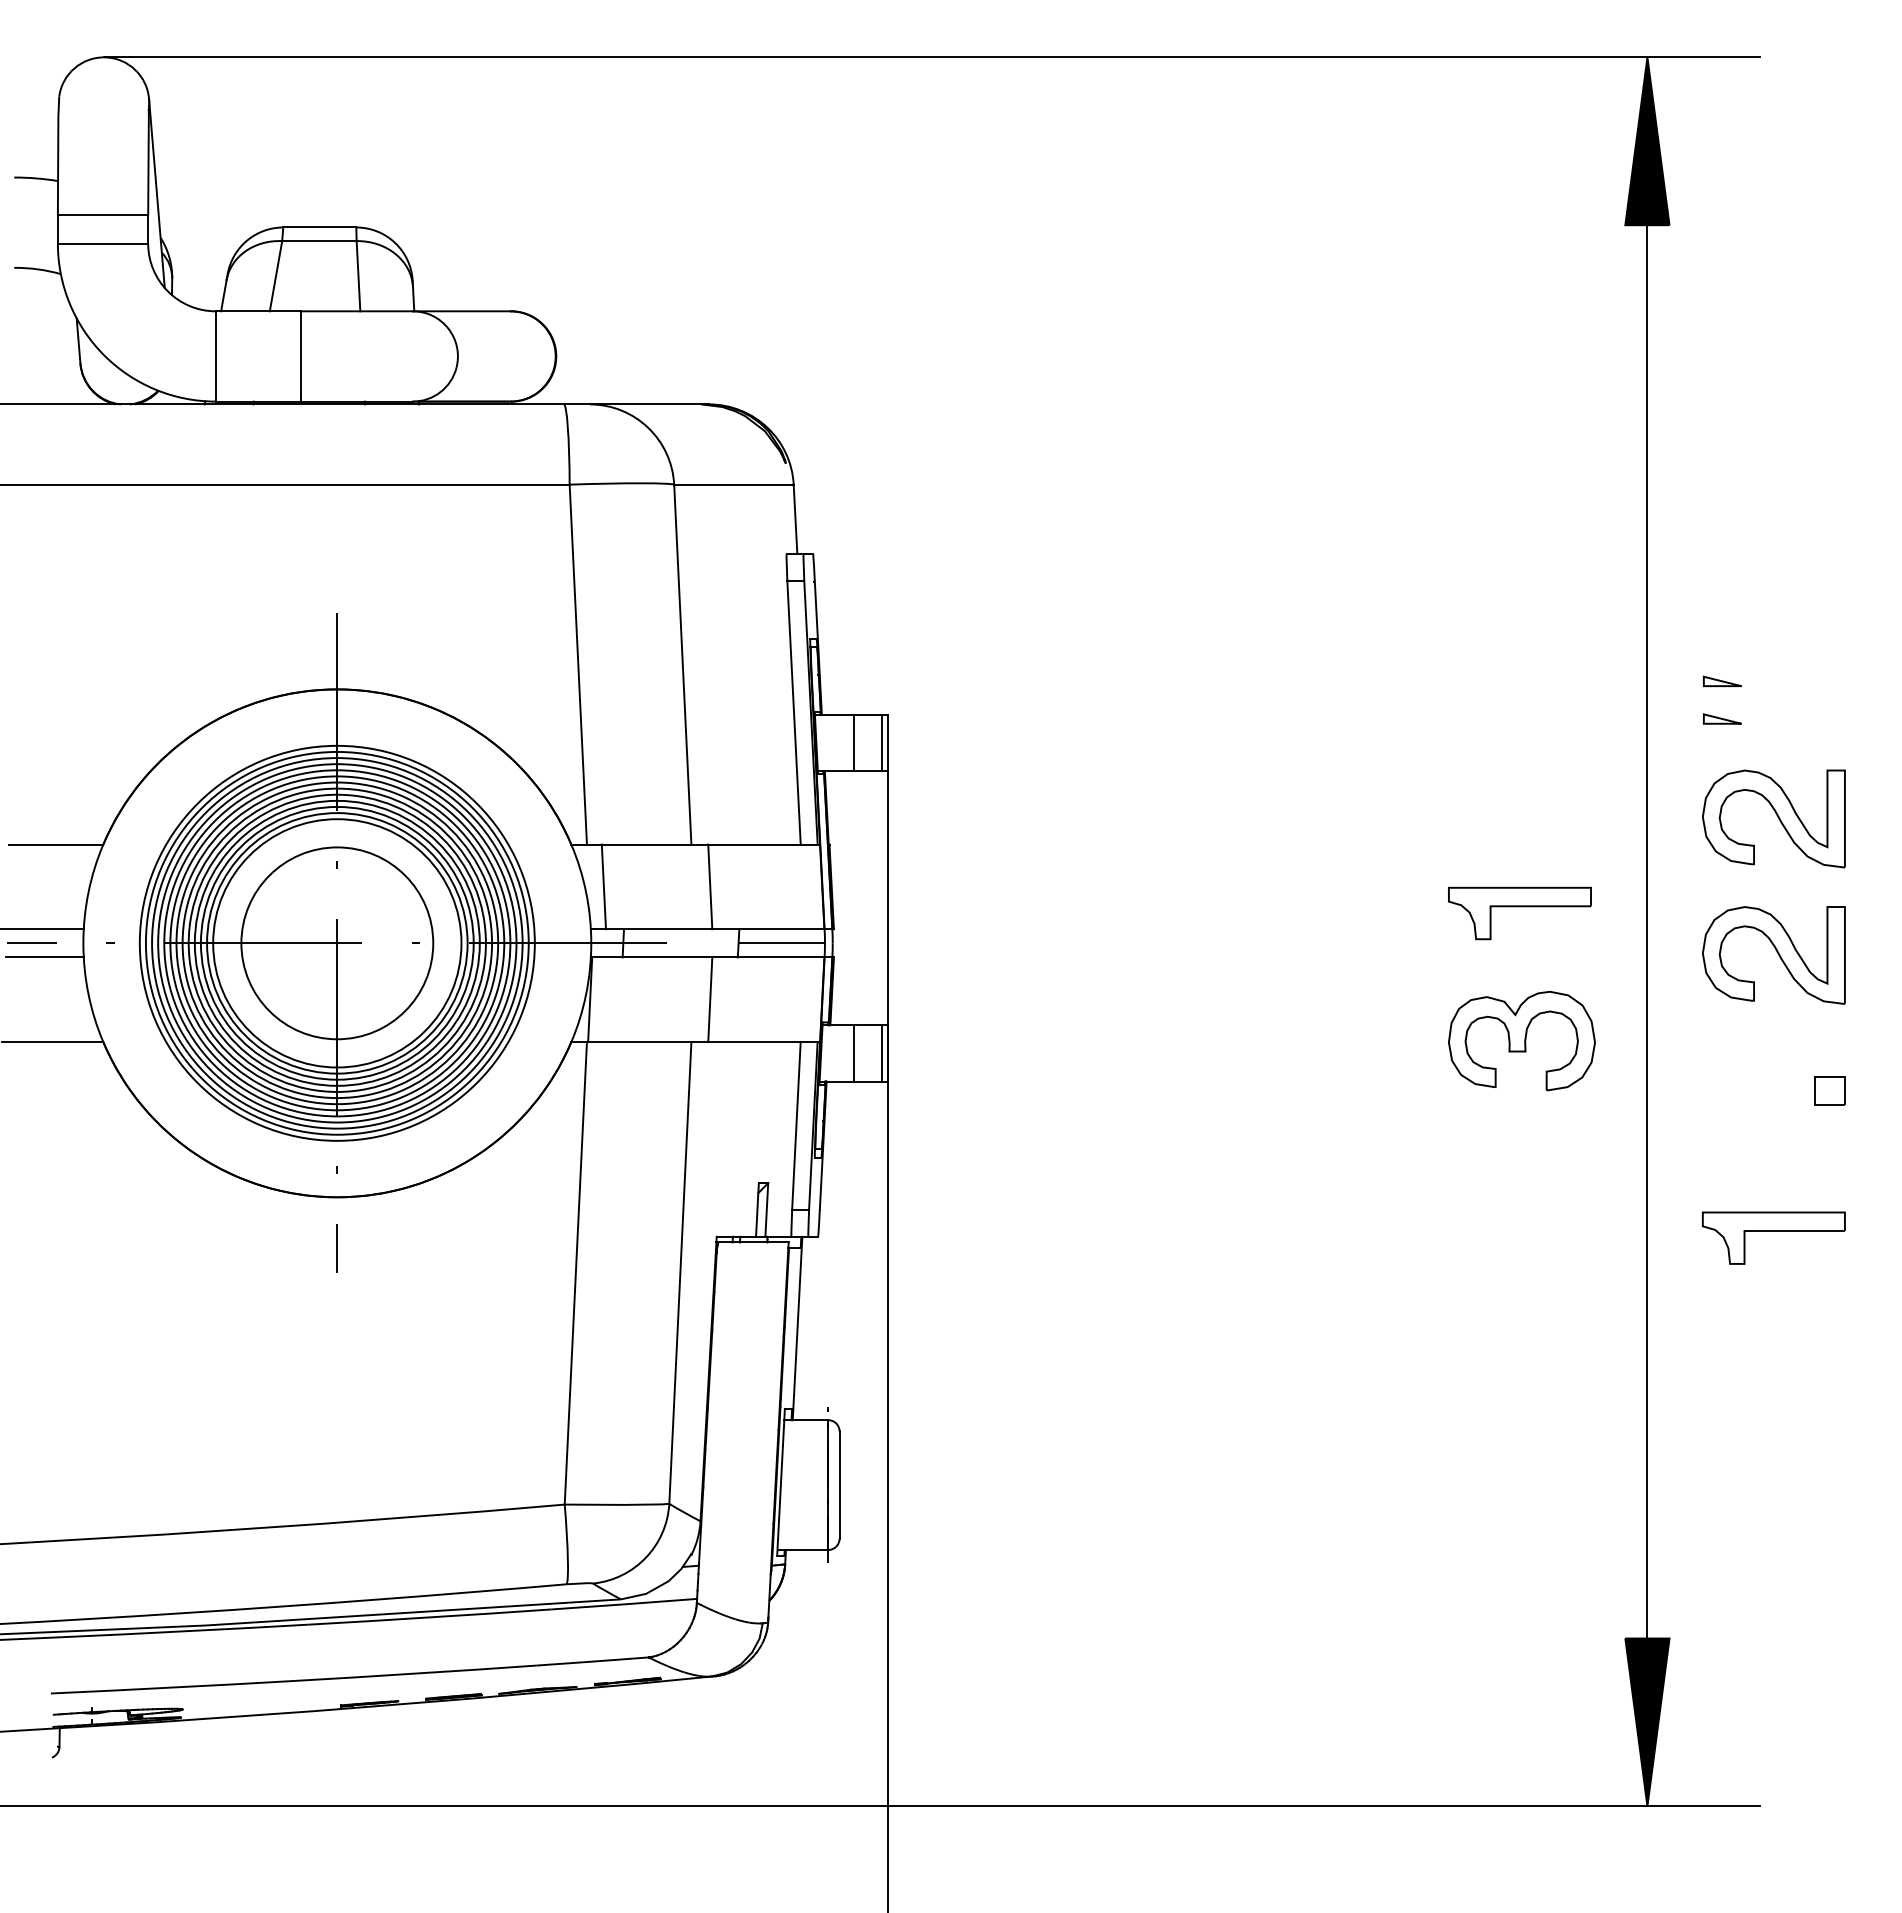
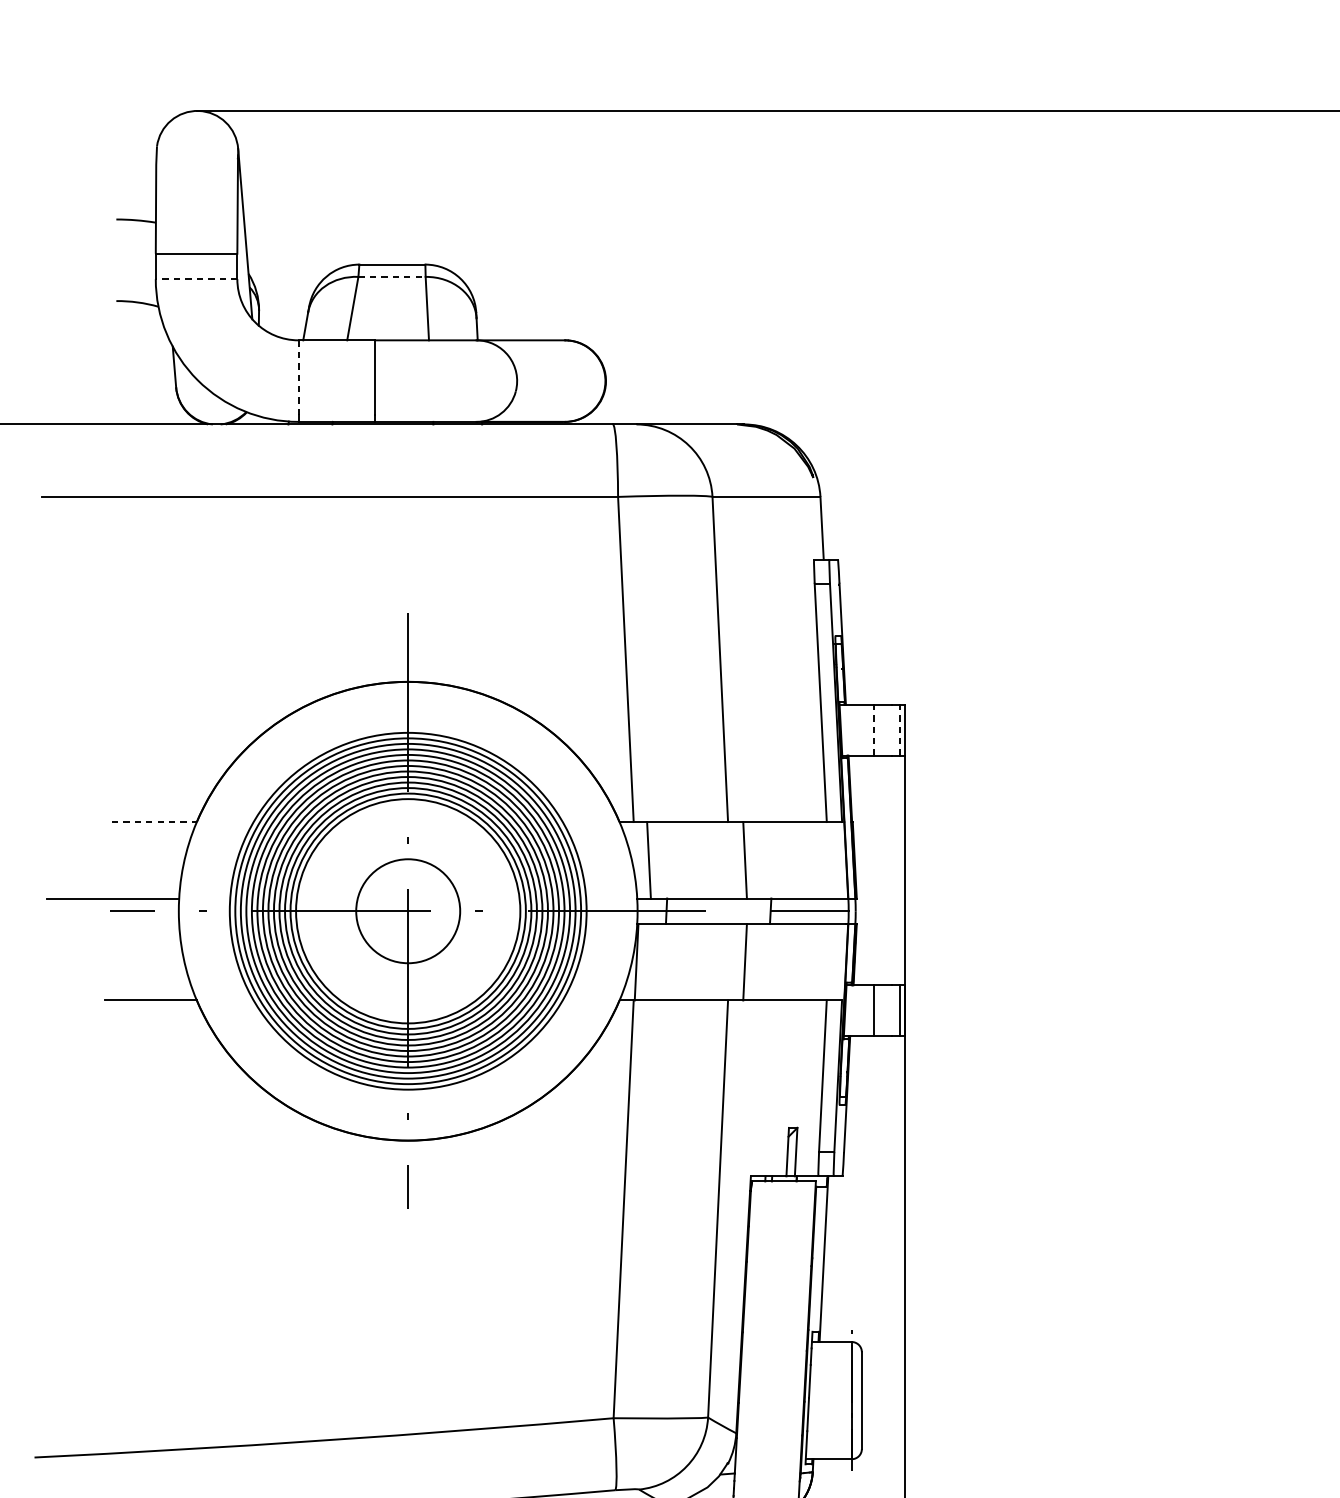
line: (319, 241) -> (392, 277), solid -> dashed
line: (102, 243) -> (196, 279), solid -> dashed
line: (215, 352) -> (298, 377), solid -> dashed
line: (853, 742) -> (874, 729), solid -> dashed
line: (881, 742) -> (899, 729), solid -> dashed
line: (56, 844) -> (154, 821), solid -> dashed
circle: (337, 943) -> (408, 911), size x0.6
line: (44, 957) -> (143, 924), removed

